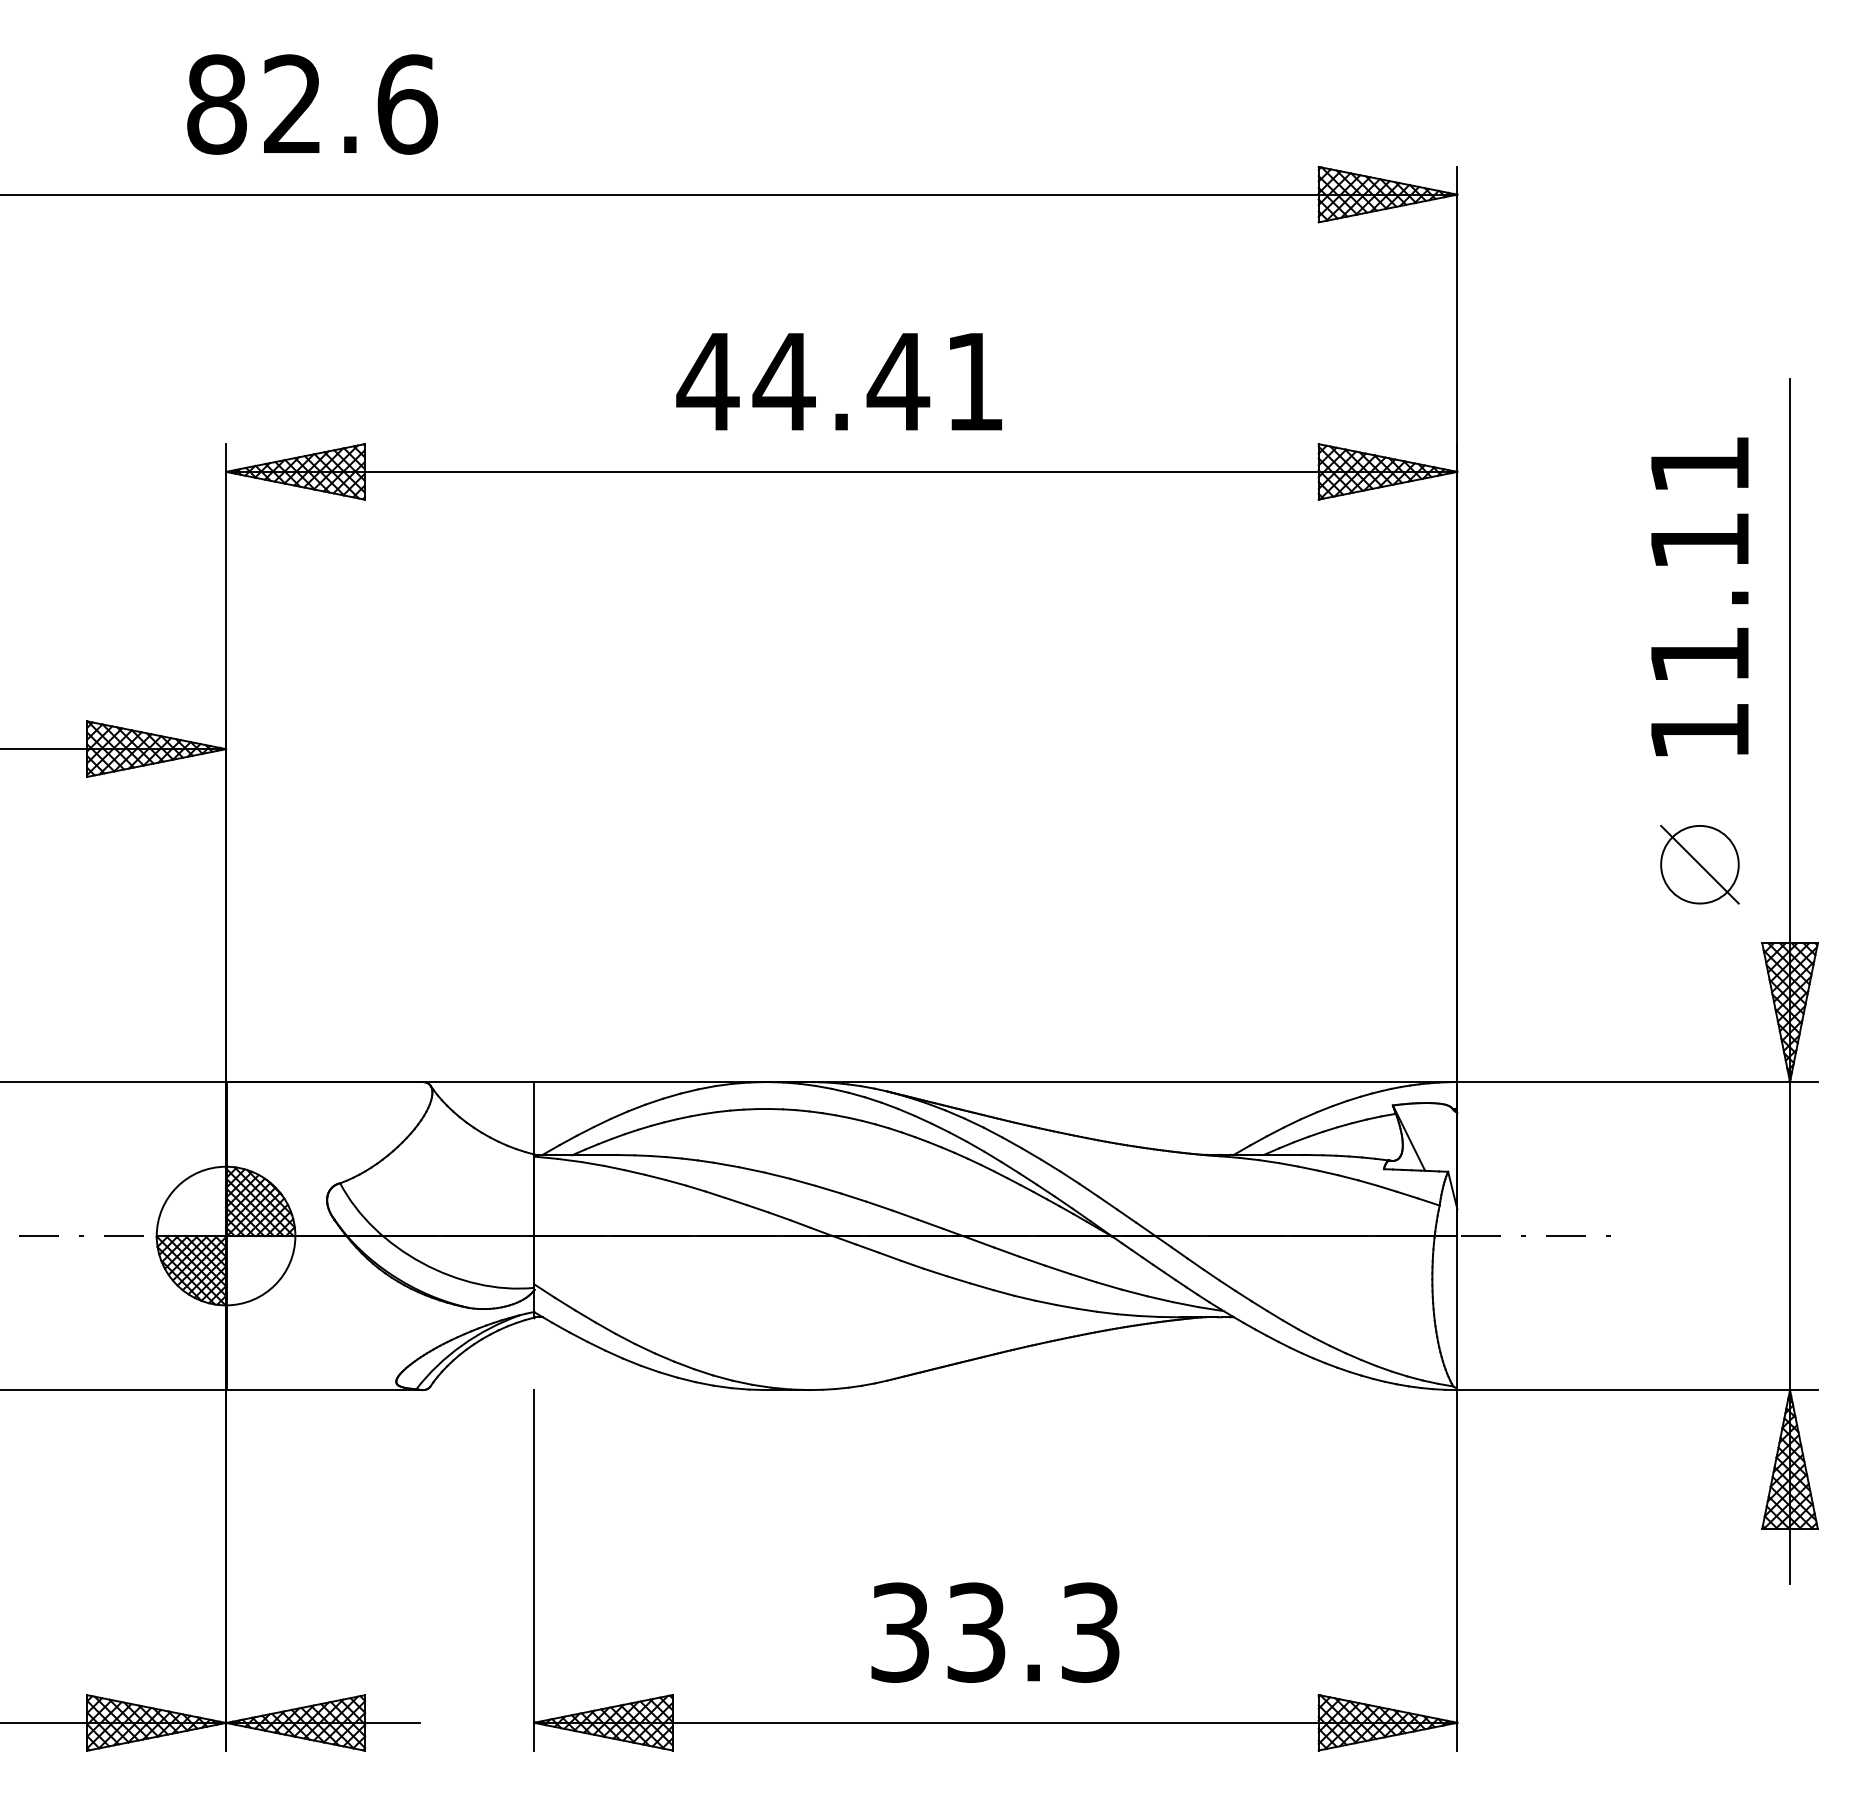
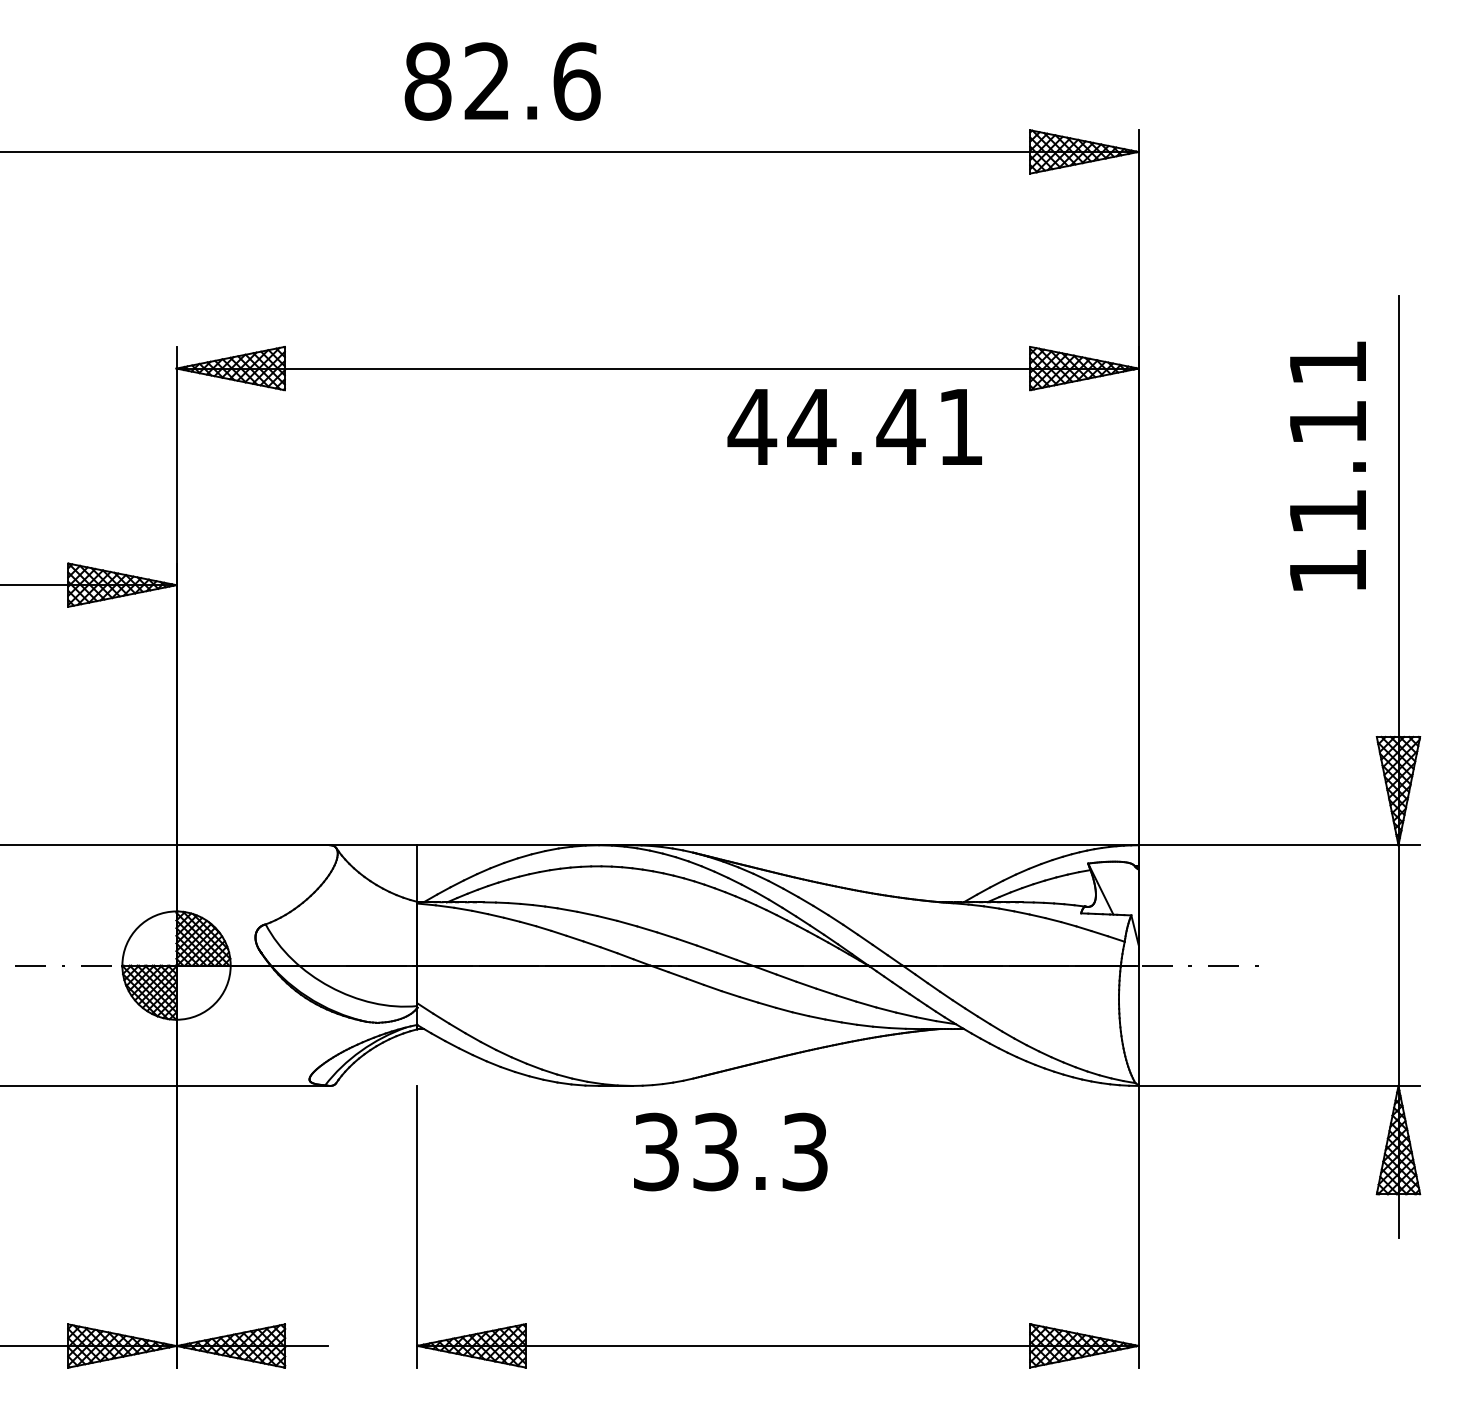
text: (312, 104) -> (502, 81), moved
text: (838, 381) -> (854, 426), moved
part: (1699, 864) -> (1327, 675), removed
text: (995, 1632) -> (730, 1151), moved

